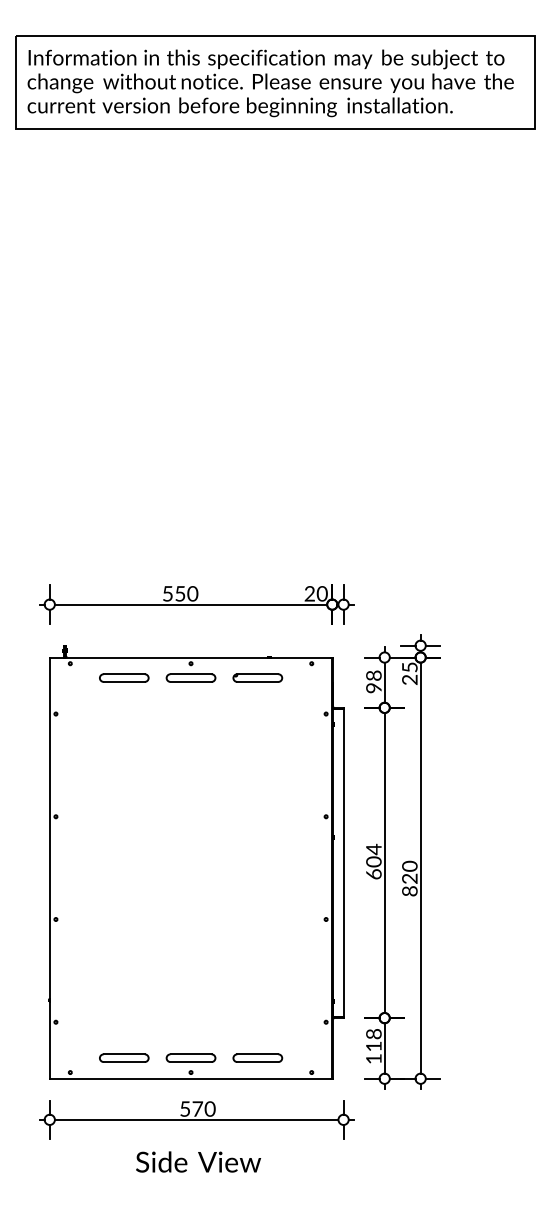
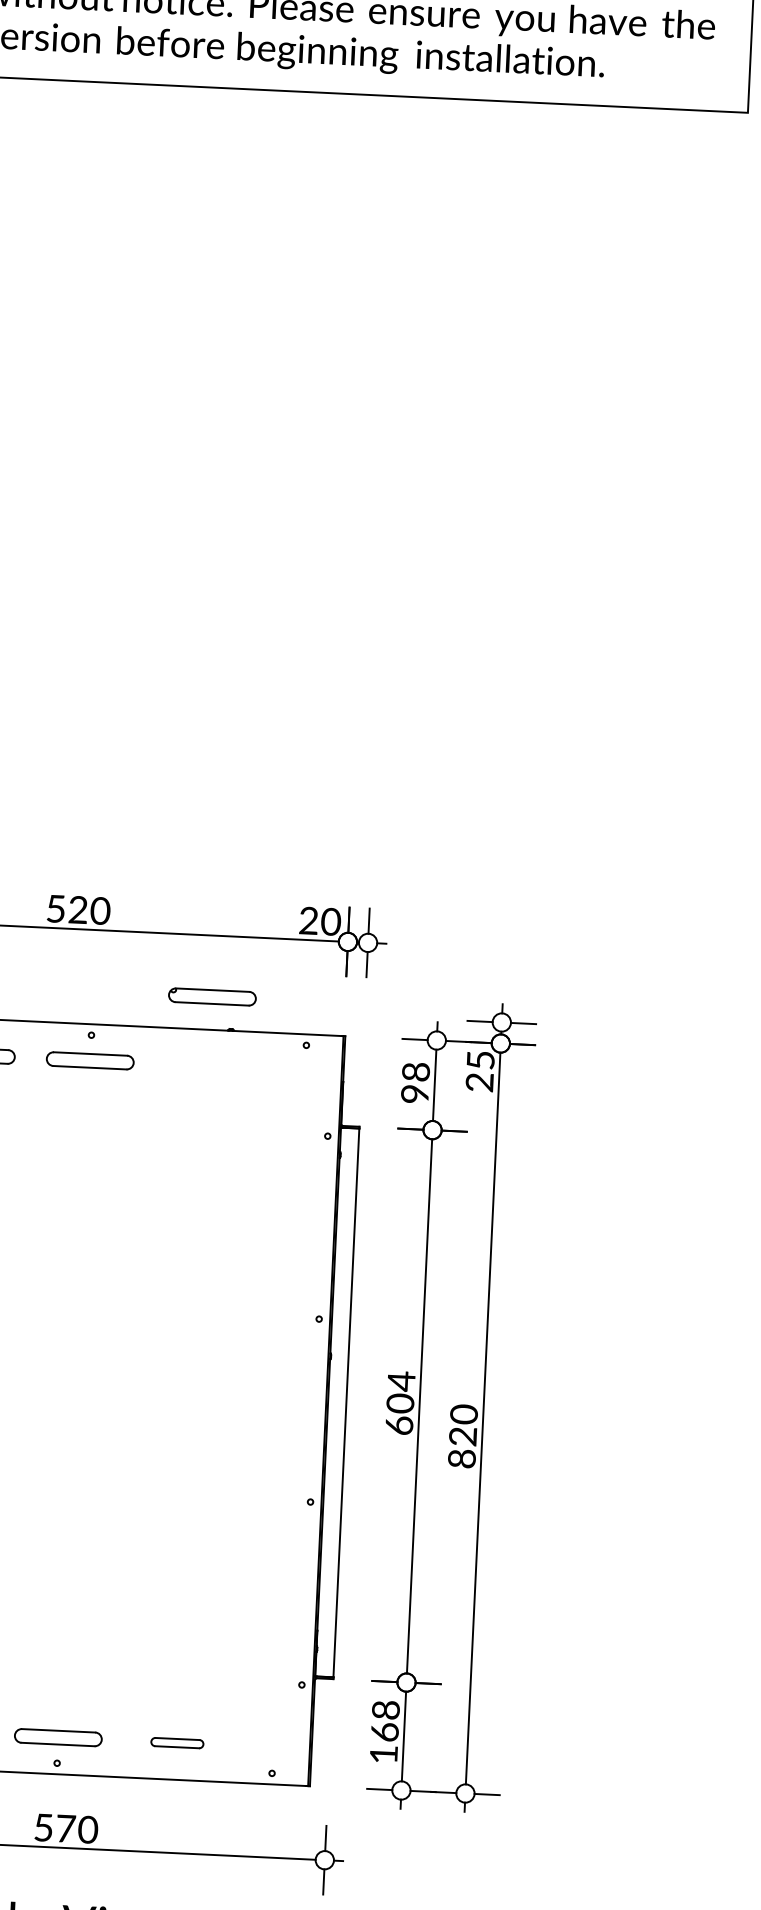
text: (180, 593) -> (78, 909), 550 -> 520
part: (257, 677) -> (211, 995), moved
text: (373, 1046) -> (384, 1732), 118 -> 168
part: (257, 1057) -> (176, 1741), size x0.6

